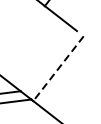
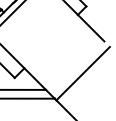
line: (58, 68) -> (83, 73), dashed -> solid

